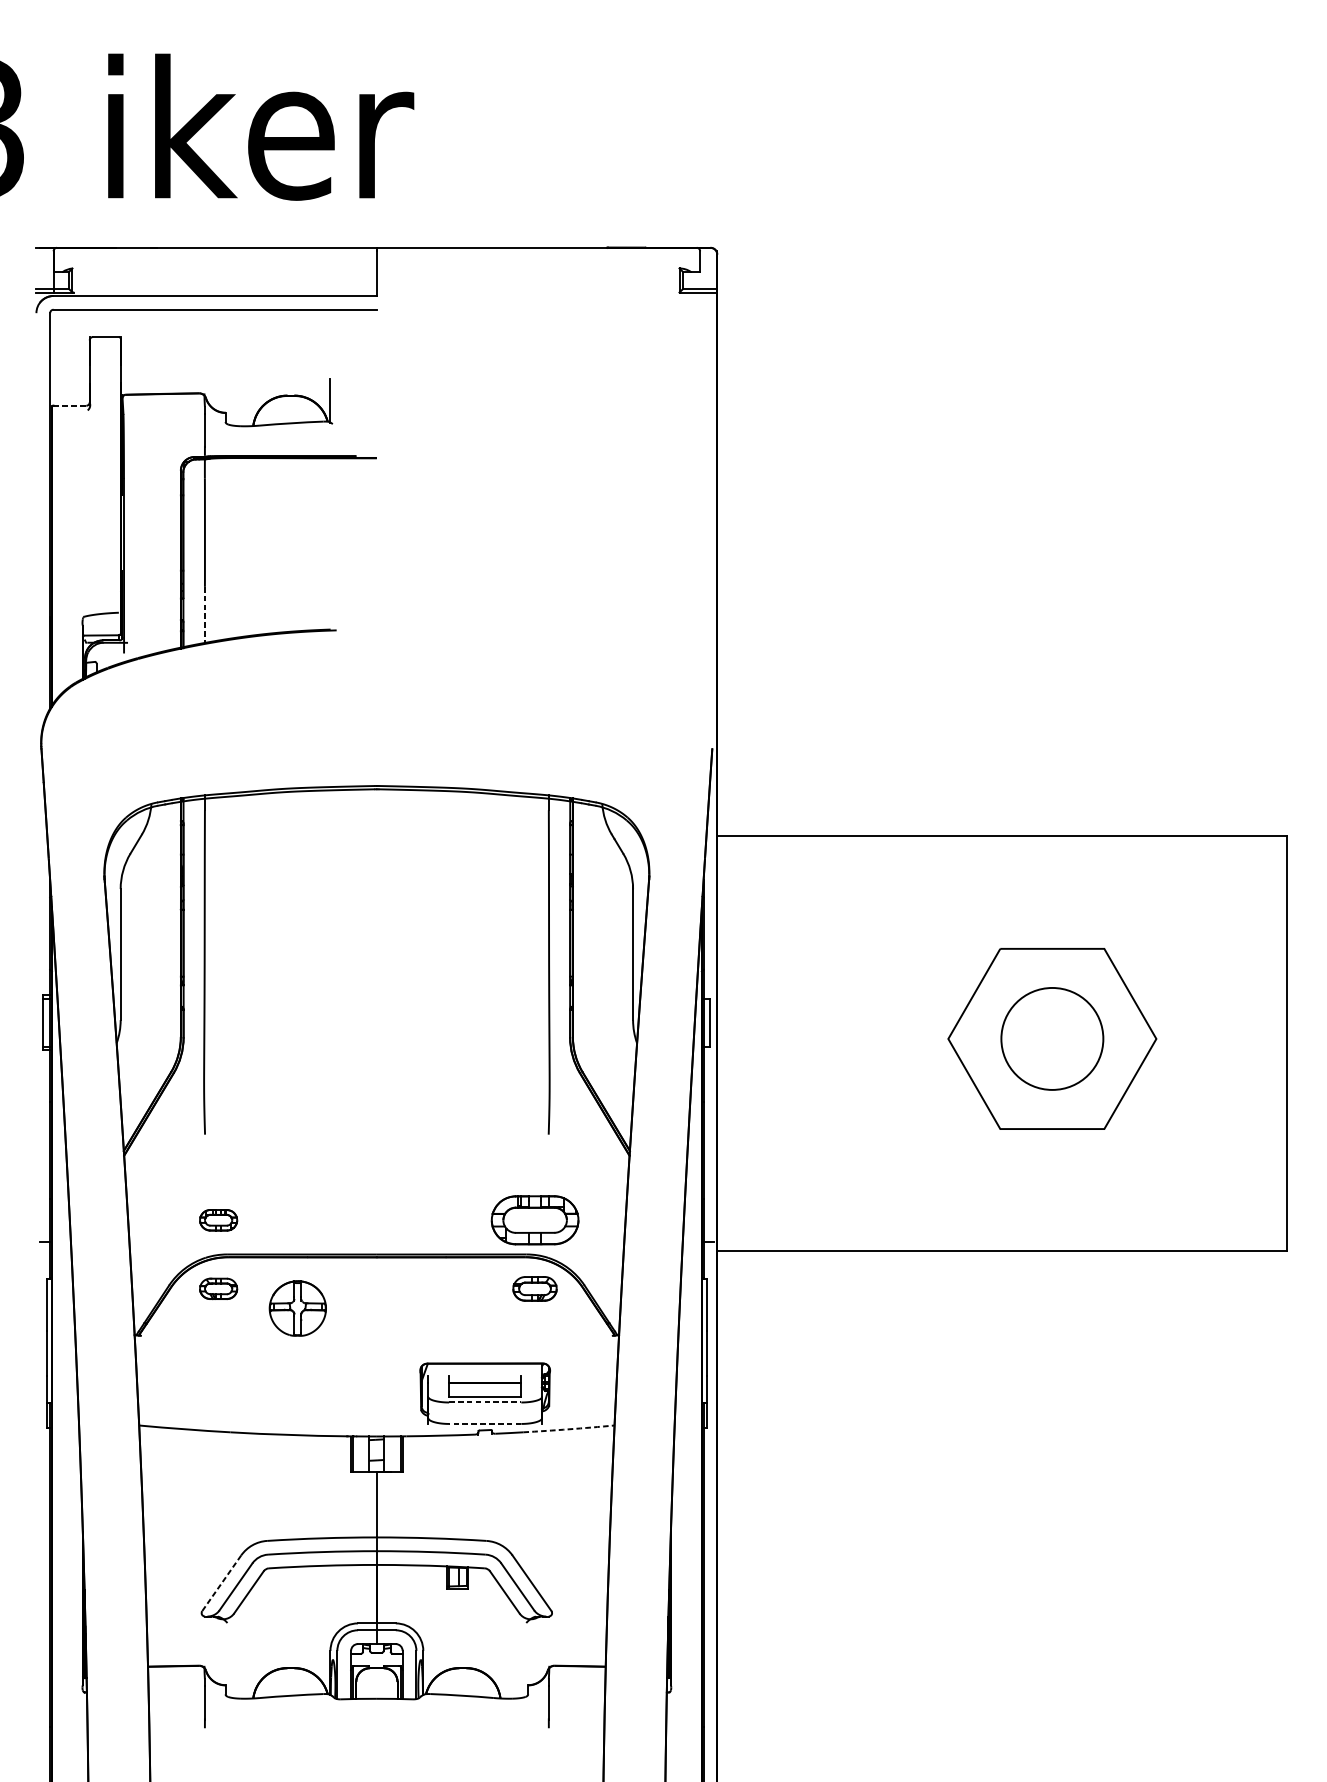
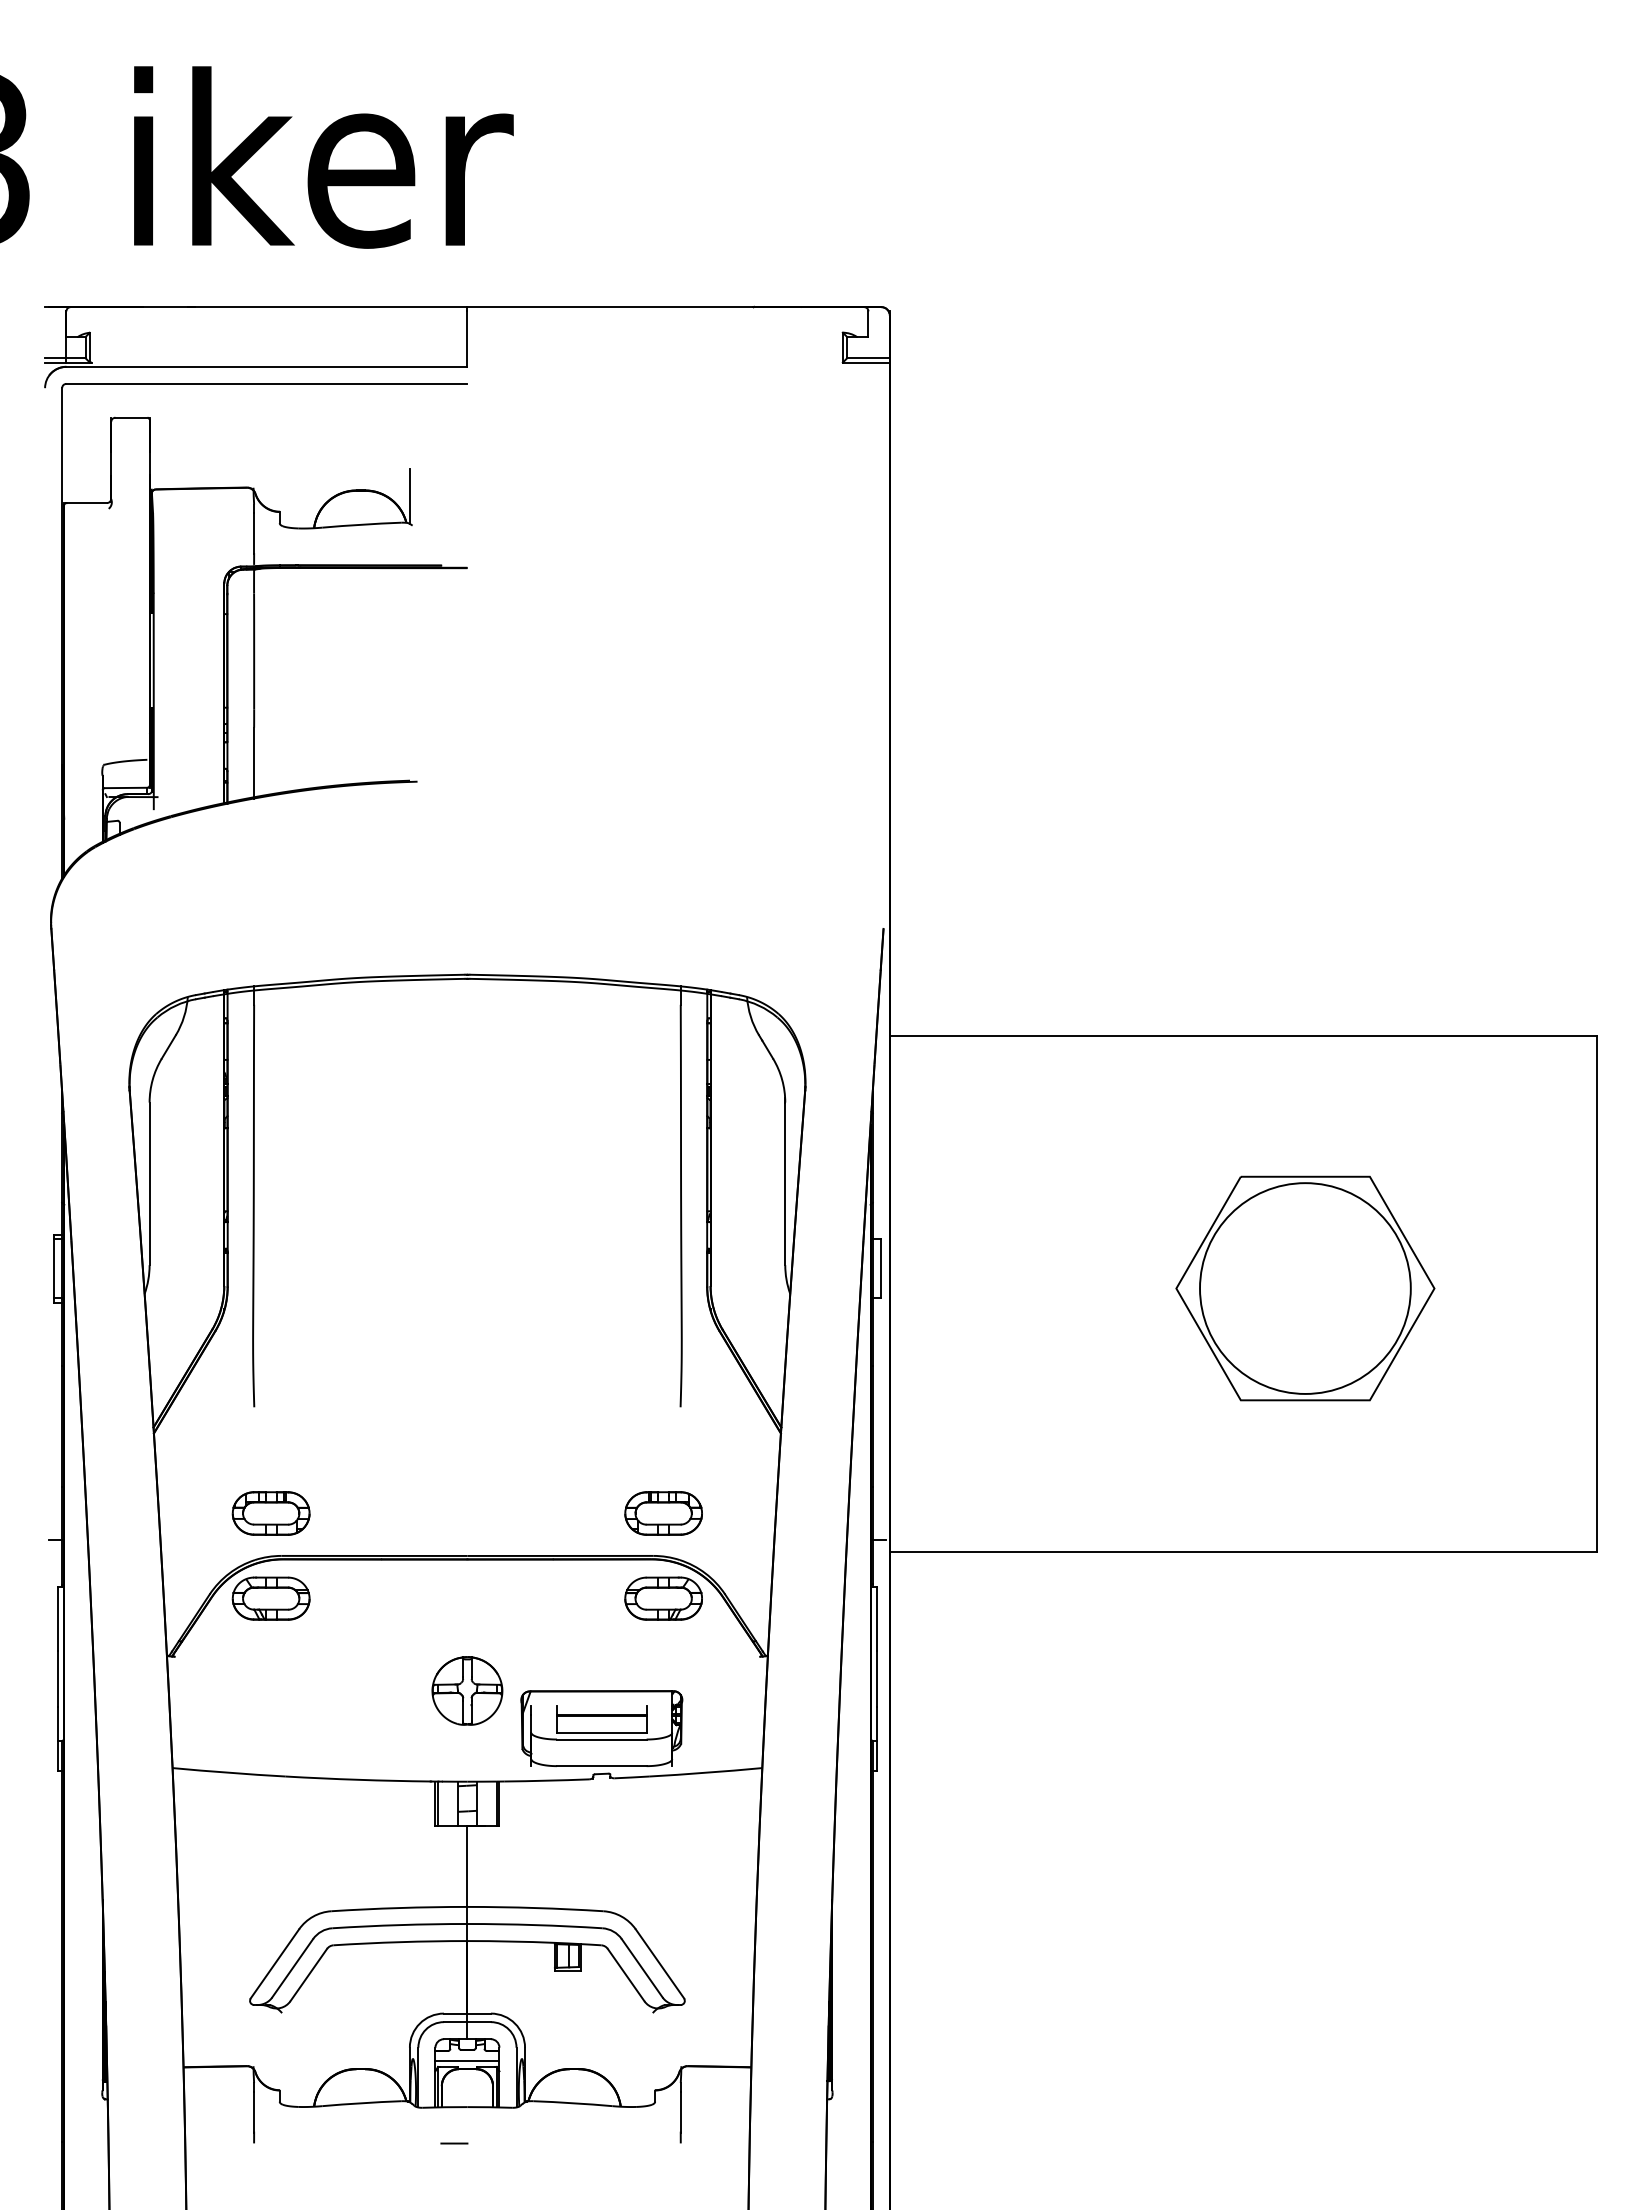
line: (70, 406) -> (87, 503), dashed -> solid
line: (205, 615) -> (254, 763), dashed -> solid
circle: (1052, 1038) -> (1305, 1288), size x1.67
part: (218, 1220) -> (270, 1513), size x1.67
part: (534, 1220) -> (663, 1513), size x0.71
part: (218, 1288) -> (270, 1598), size x1.67
part: (534, 1288) -> (663, 1598), size x1.43
part: (297, 1308) -> (467, 1690), moved
line: (484, 1402) -> (601, 1739), dashed -> solid
line: (484, 1424) -> (601, 1766), dashed -> solid
arc: (568, 1429) -> (705, 1772), dashed -> solid
line: (221, 1583) -> (274, 1964), dashed -> solid
line: (376, 1661) -> (467, 2060), added
line: (366, 1728) -> (454, 2143), added

